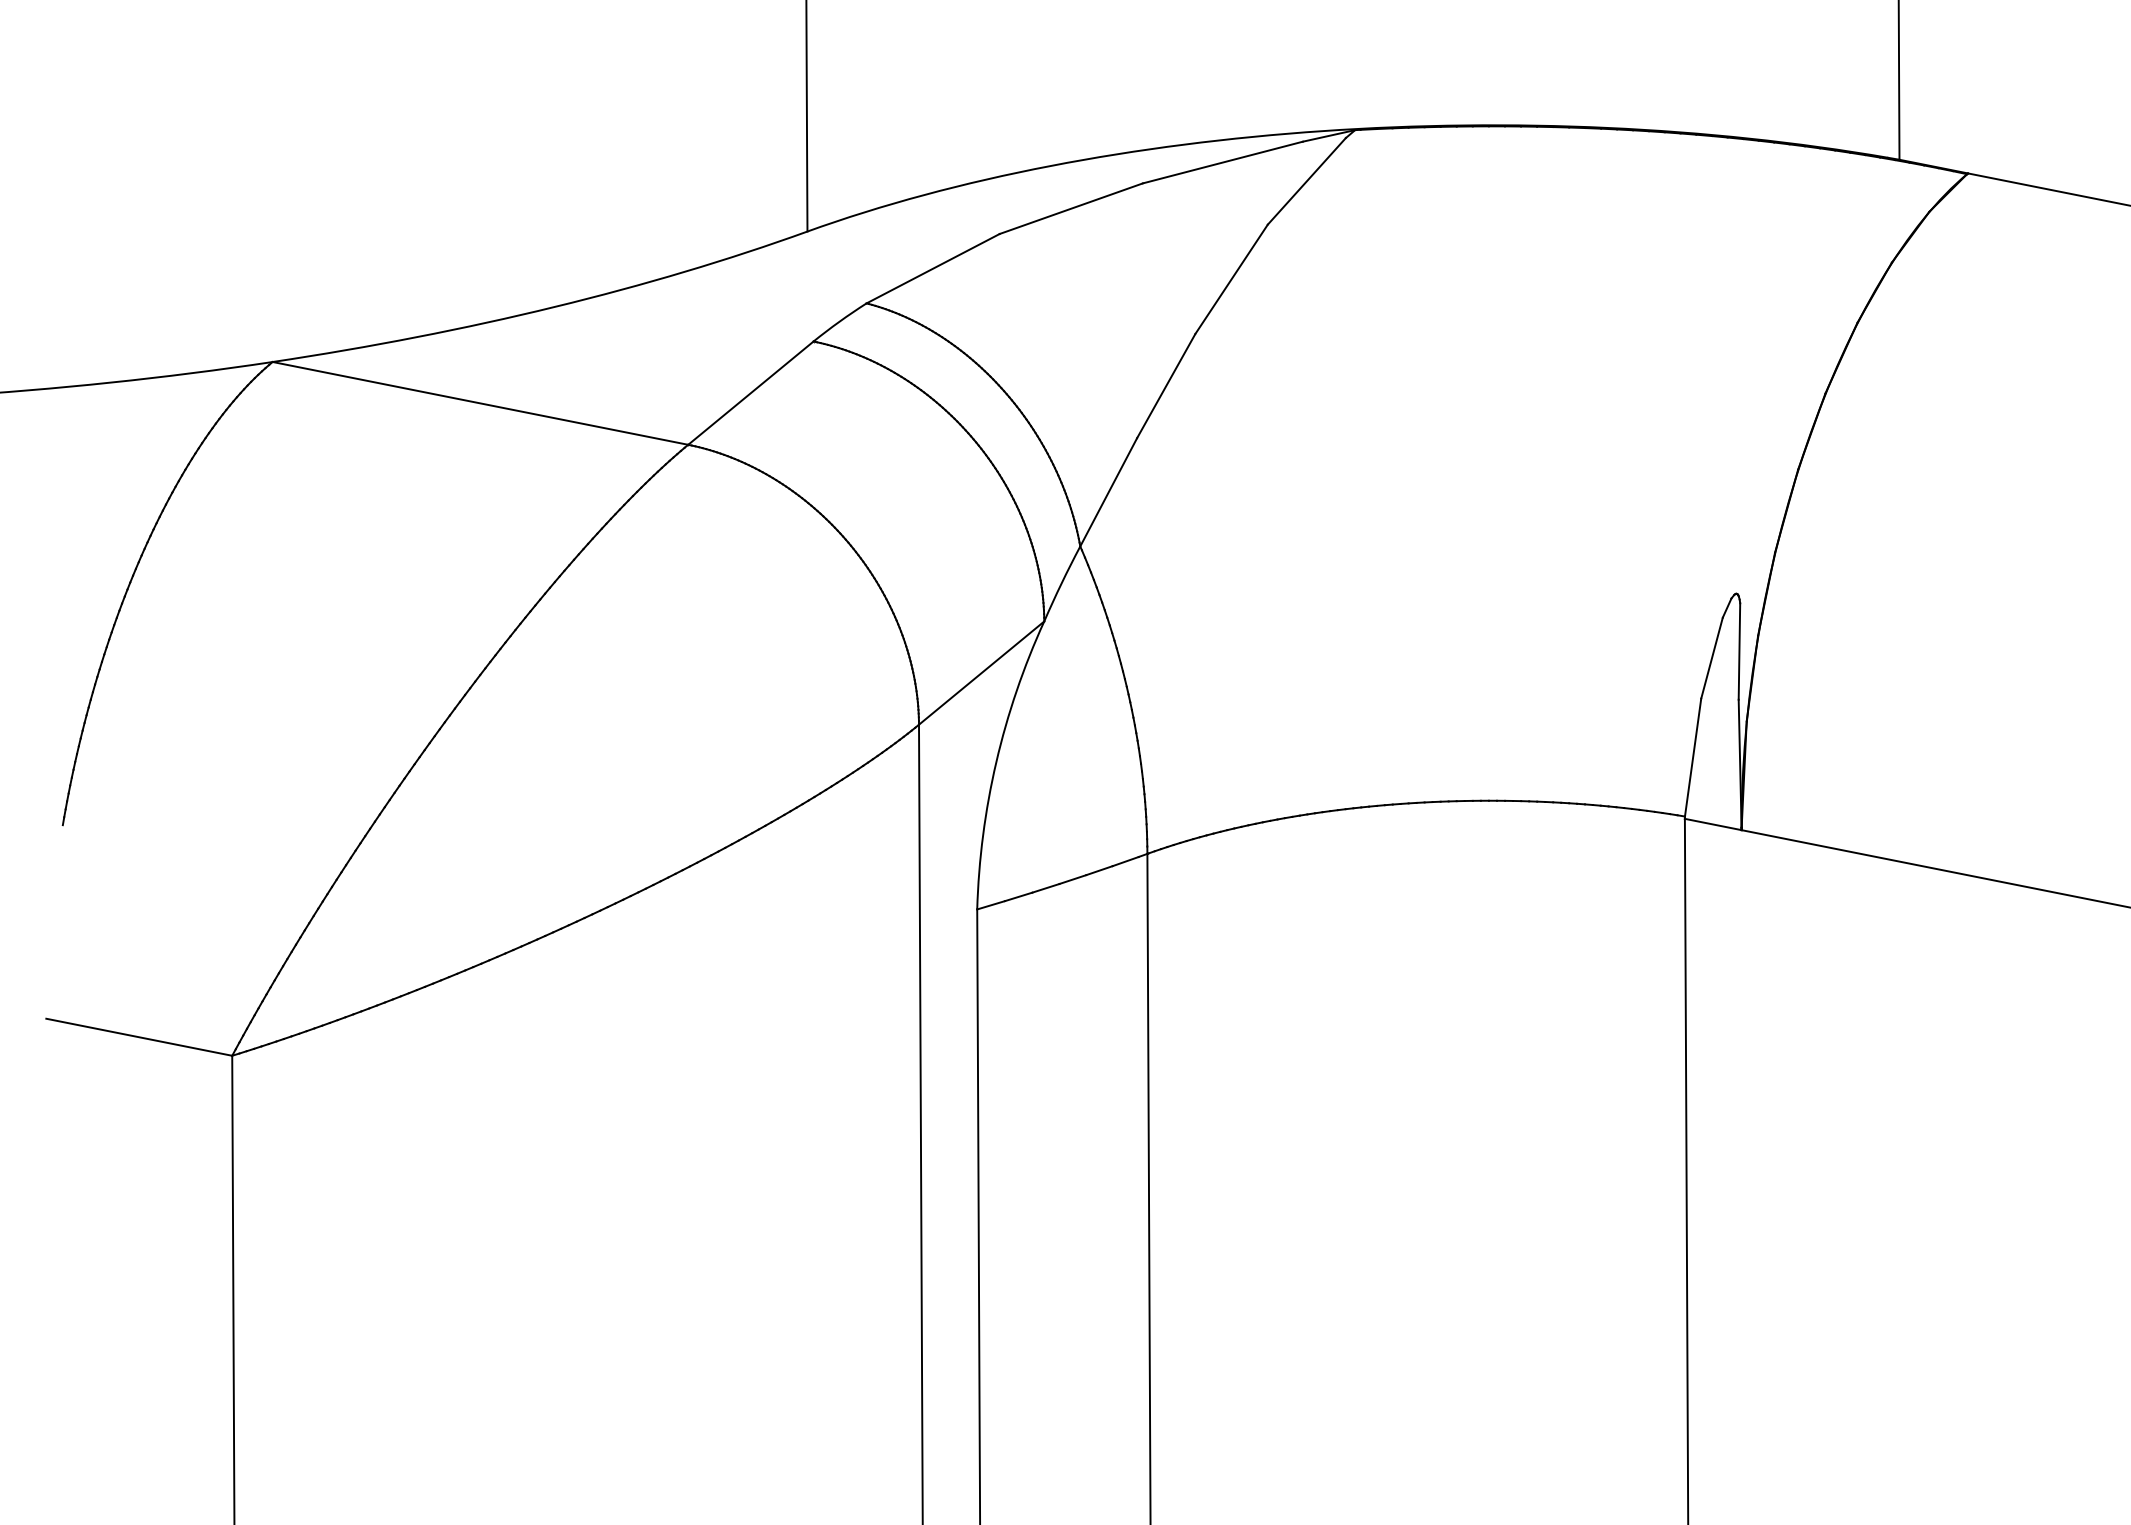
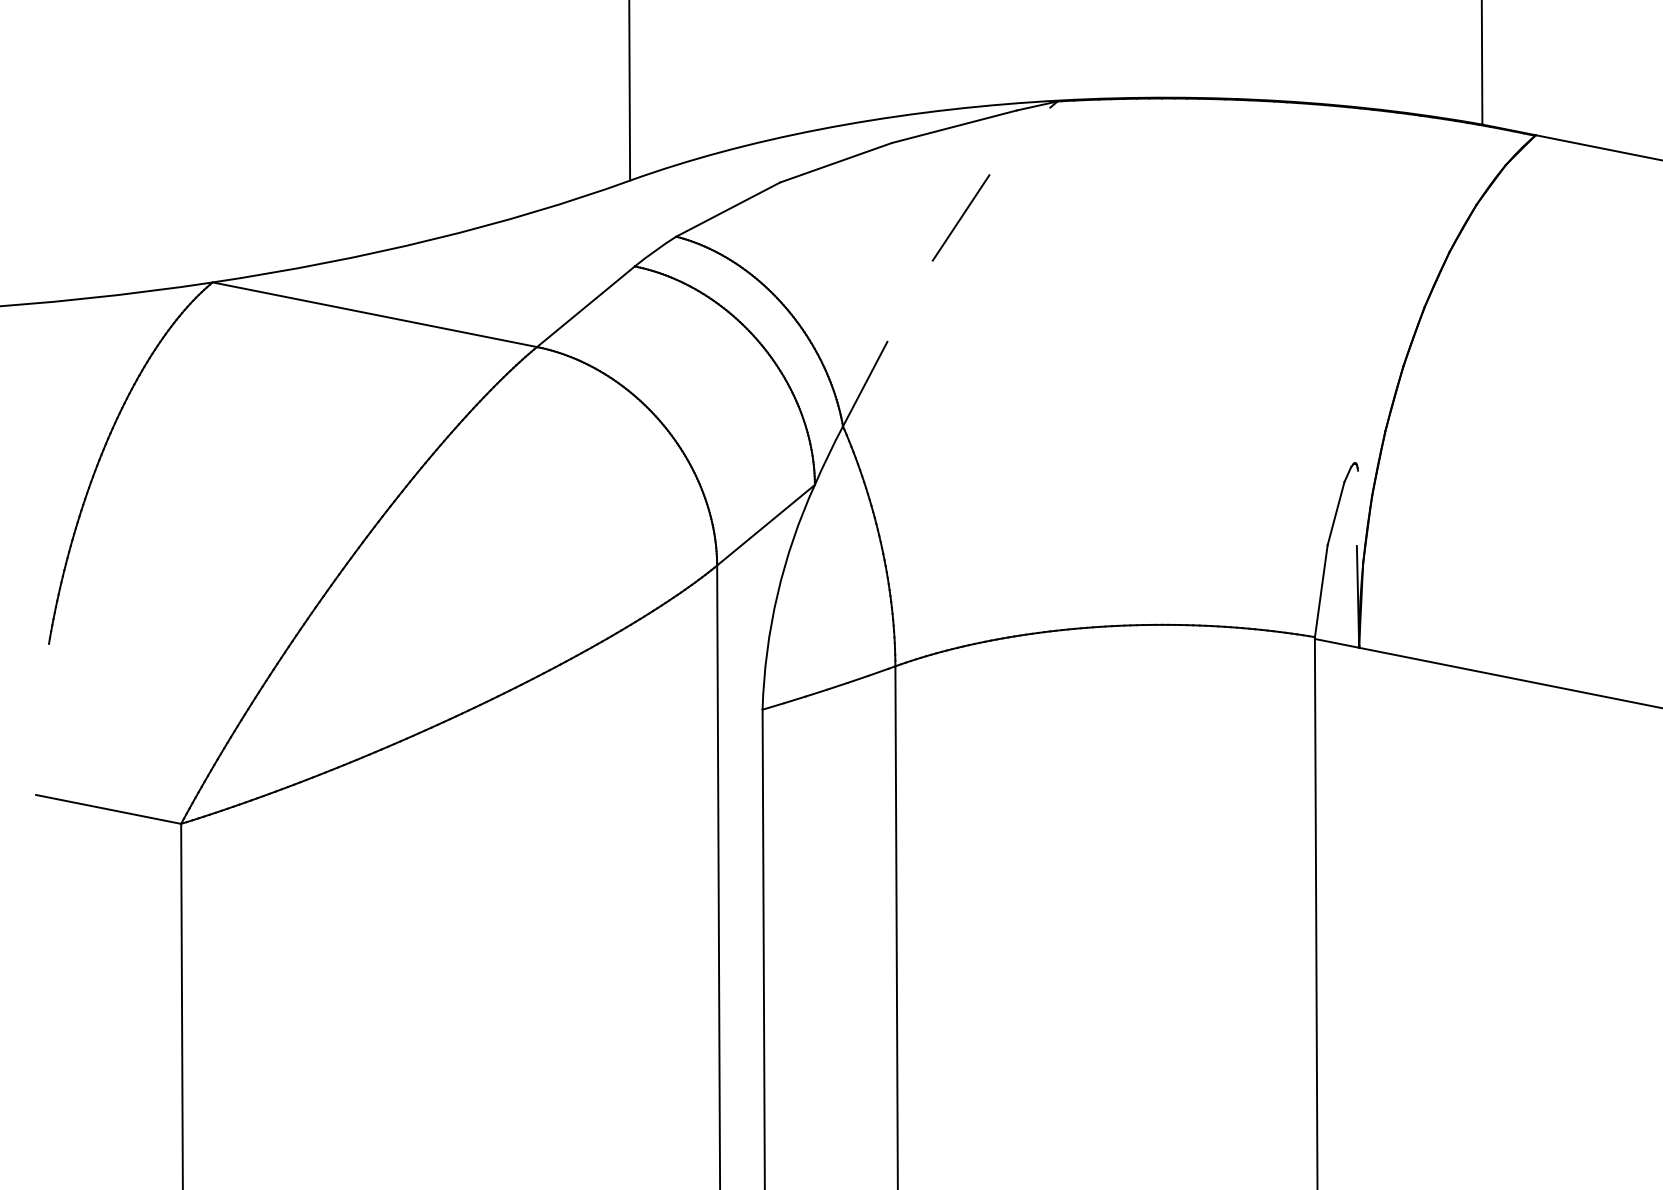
line: (1306, 181) -> (1019, 141), removed
line: (1165, 385) -> (909, 300), removed
line: (1739, 651) -> (1357, 508), removed

